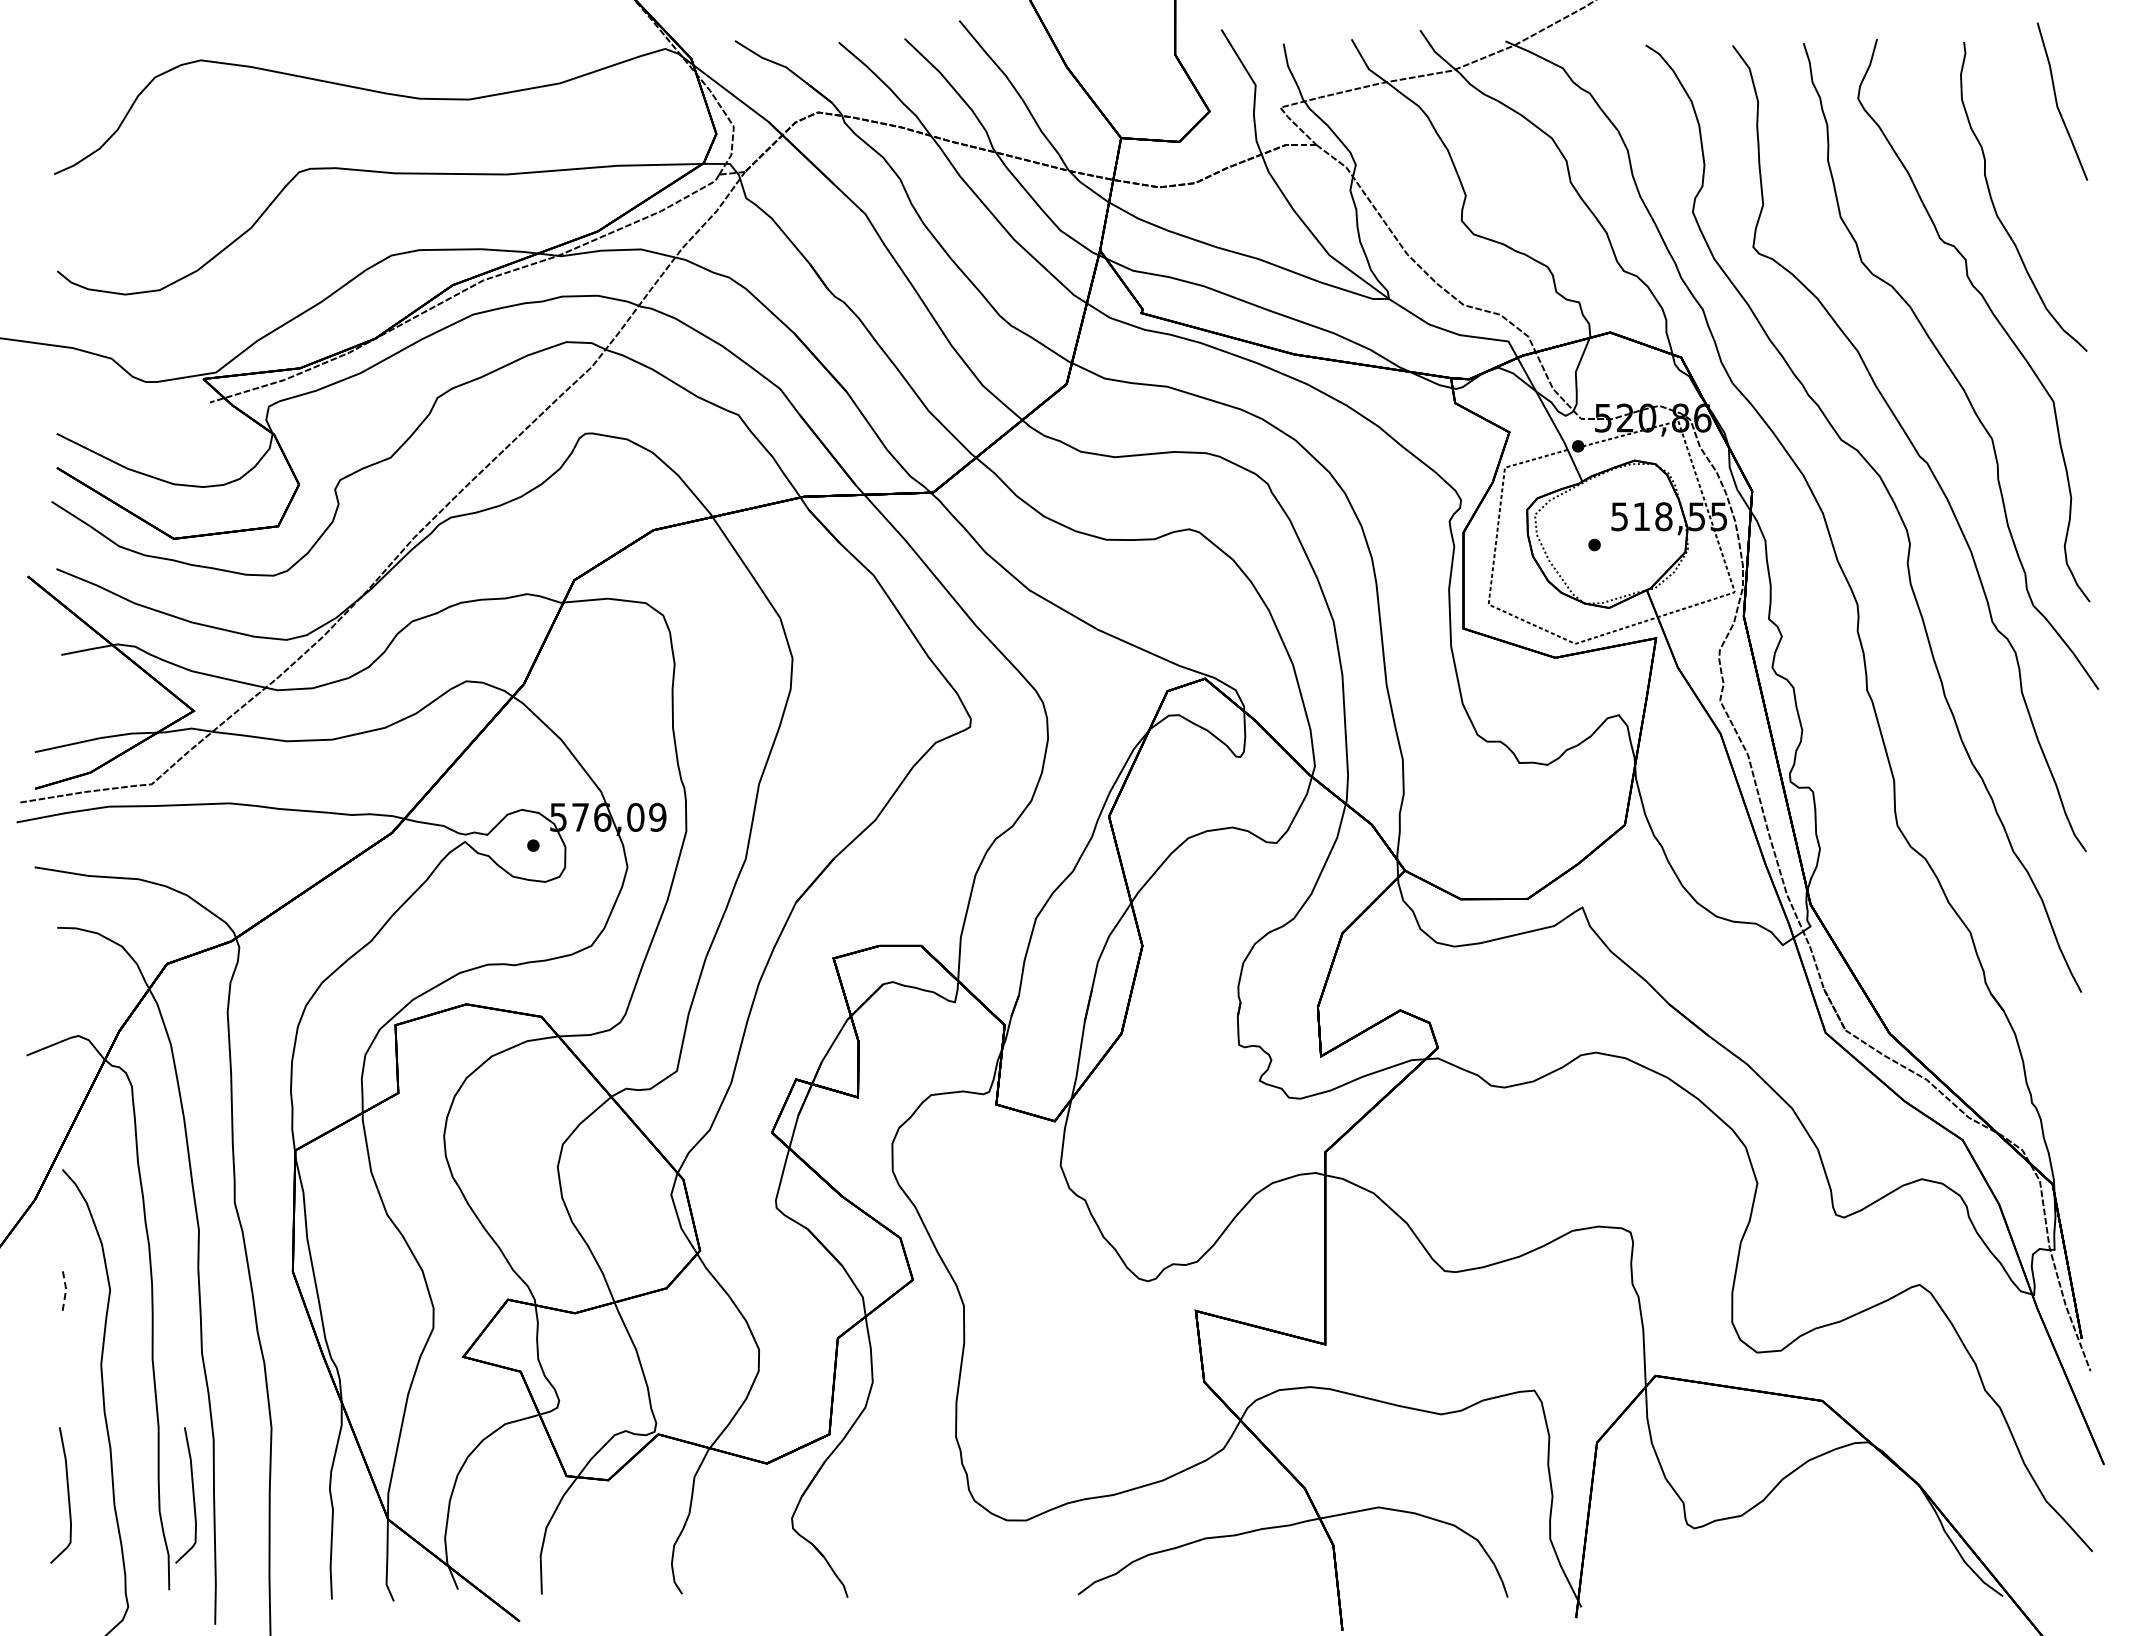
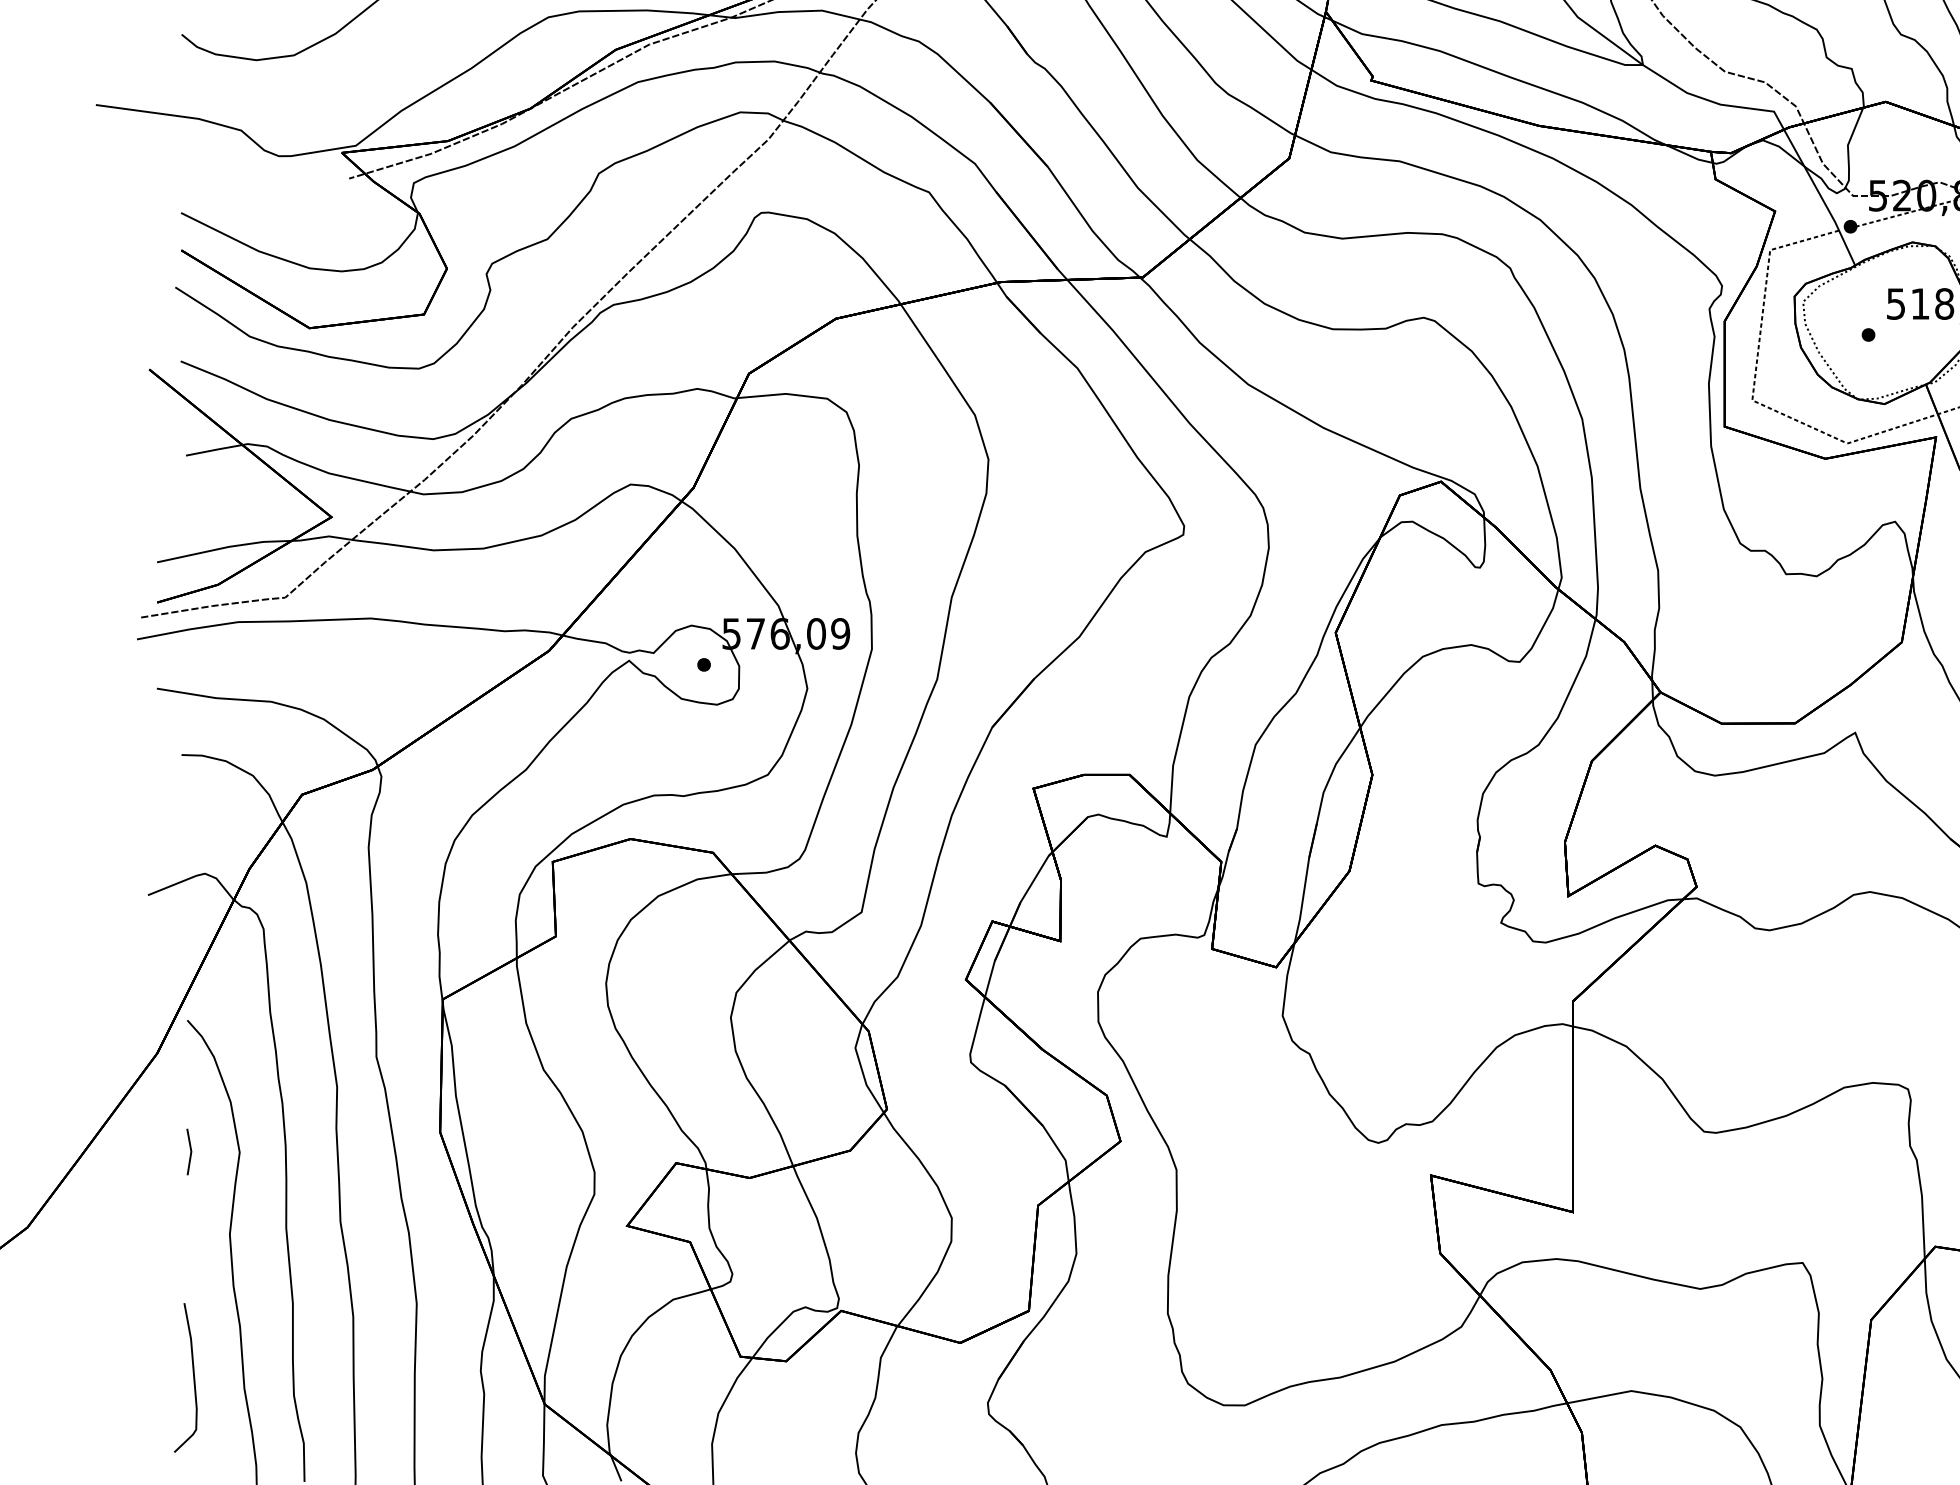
line: (66, 1289) -> (191, 1151), dashed -> solid
curve: (192, 1495) -> (330, 1377), removed

